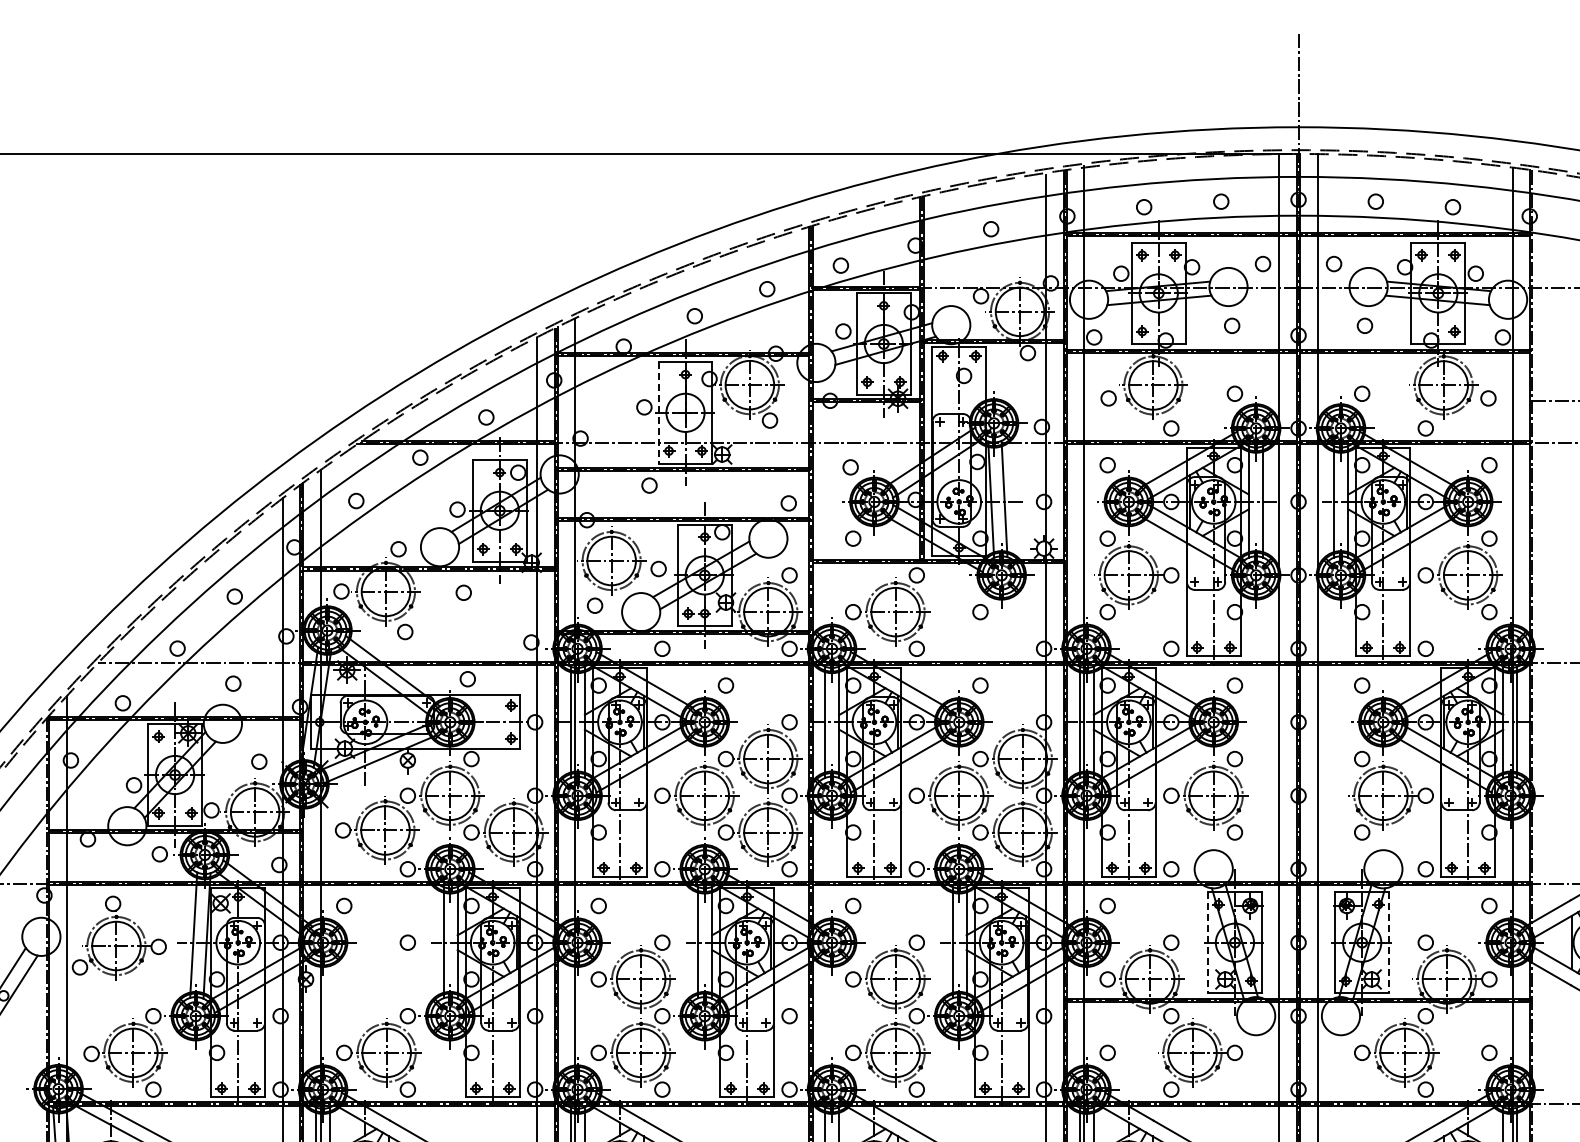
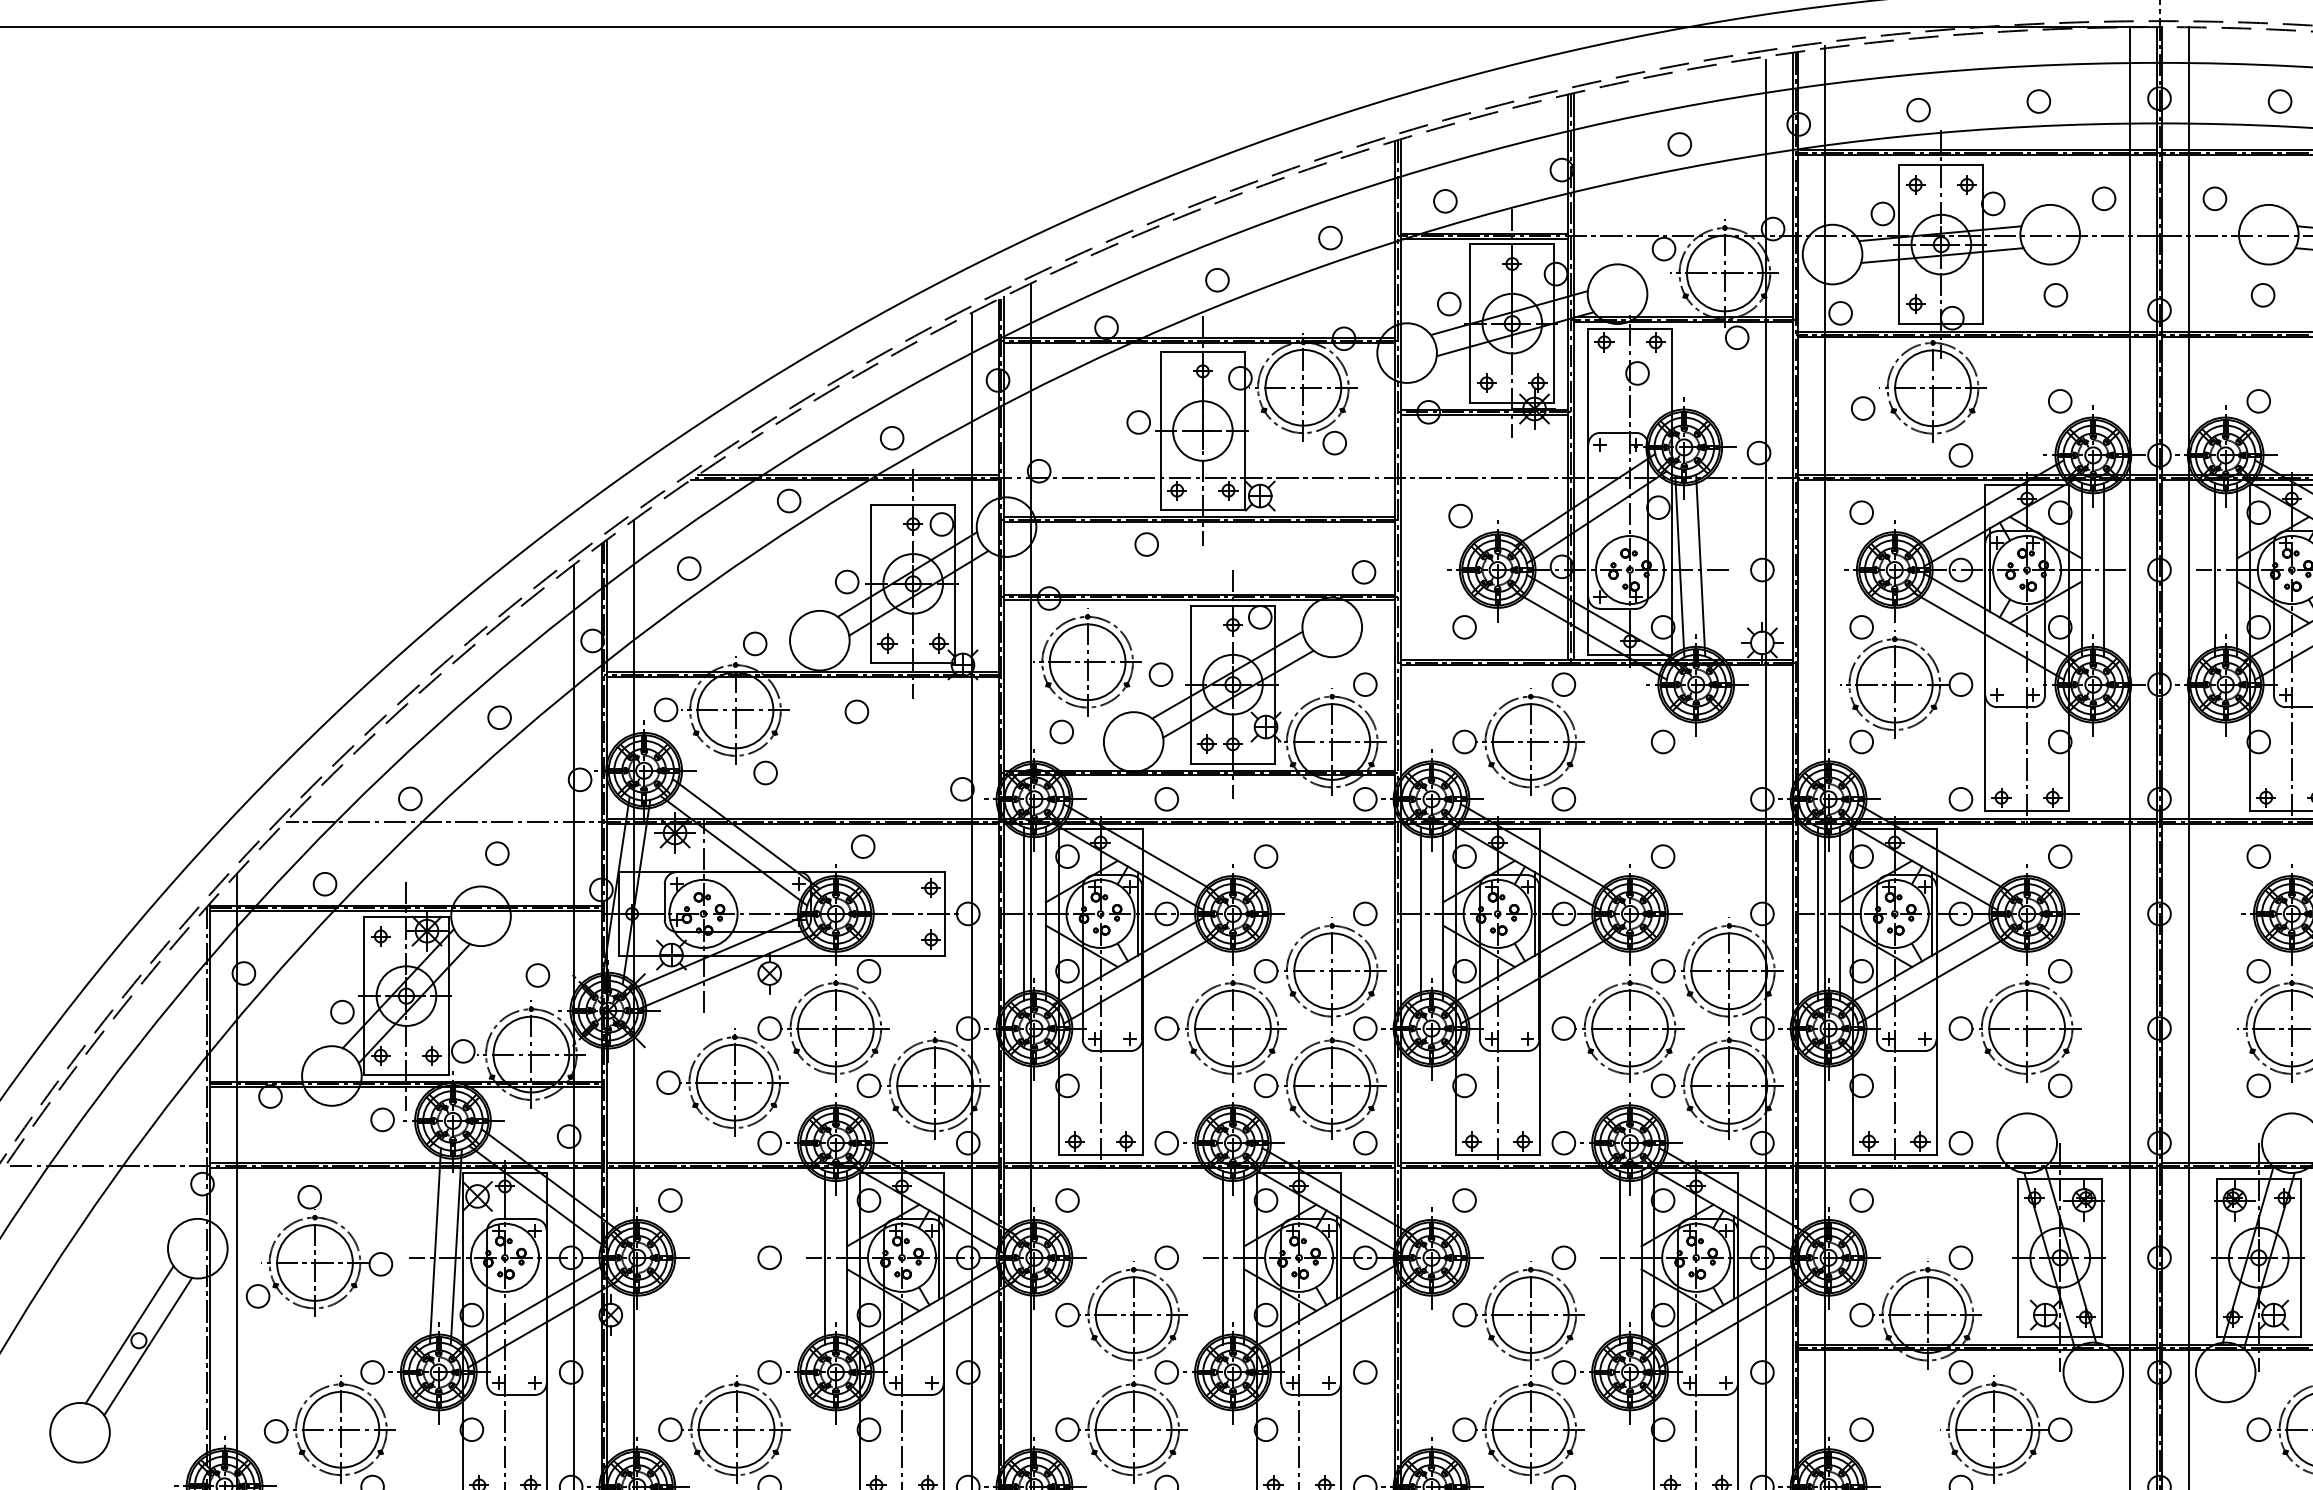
line: (658, 412) -> (1160, 430), dashed -> solid
line: (1207, 942) -> (2017, 1257), dashed -> solid
line: (1389, 942) -> (2301, 1257), dashed -> solid

